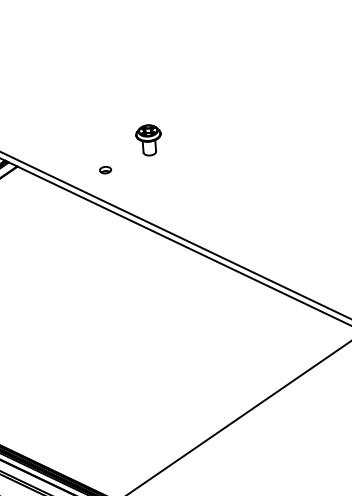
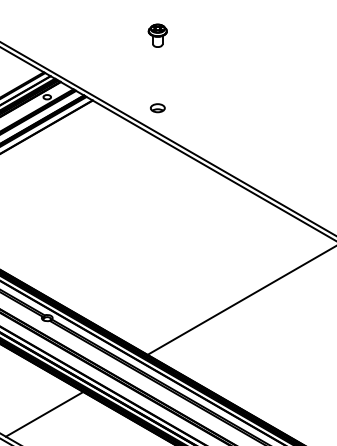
part: (148, 140) -> (157, 35), moved
part: (105, 170) -> (157, 108), size x1.67

